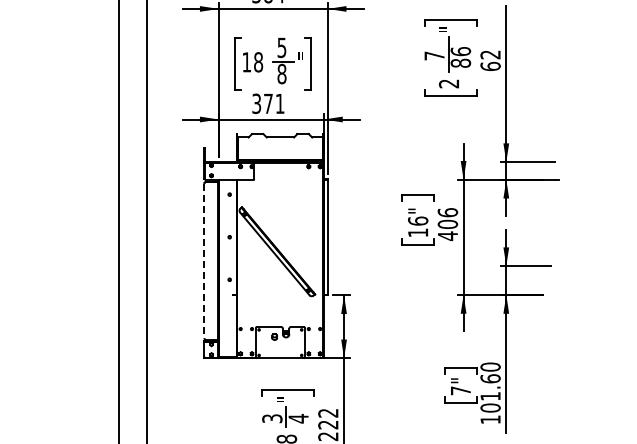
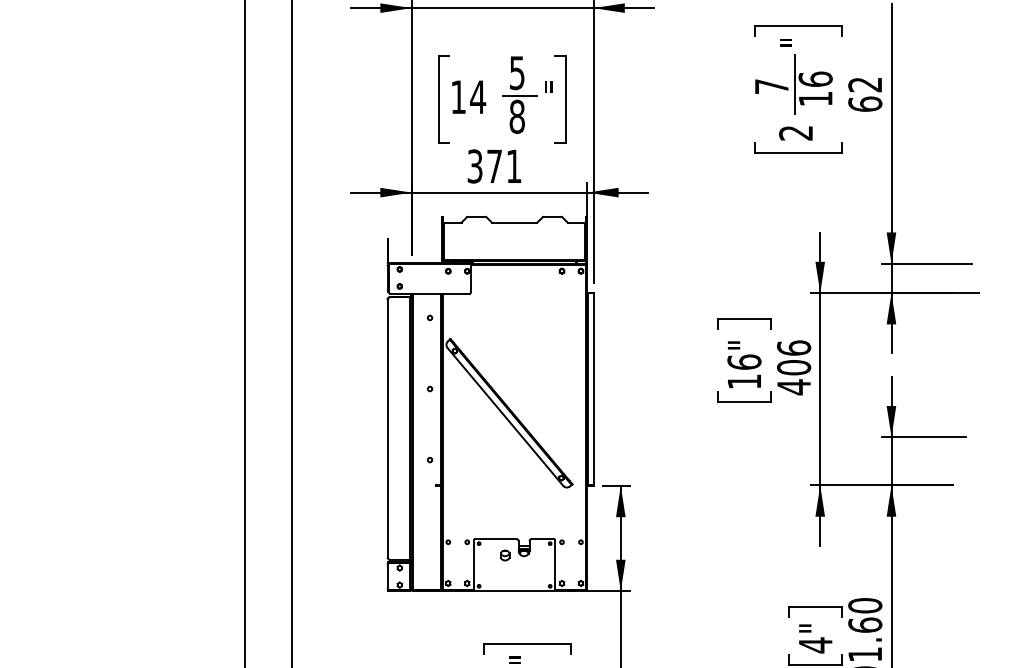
text: (258, 62) -> (478, 97), 18 -> 14
text: (460, 62) -> (815, 97), 86 -> 16
line: (204, 261) -> (387, 429), dashed -> solid
text: (460, 390) -> (815, 644), 7" -> 4"

